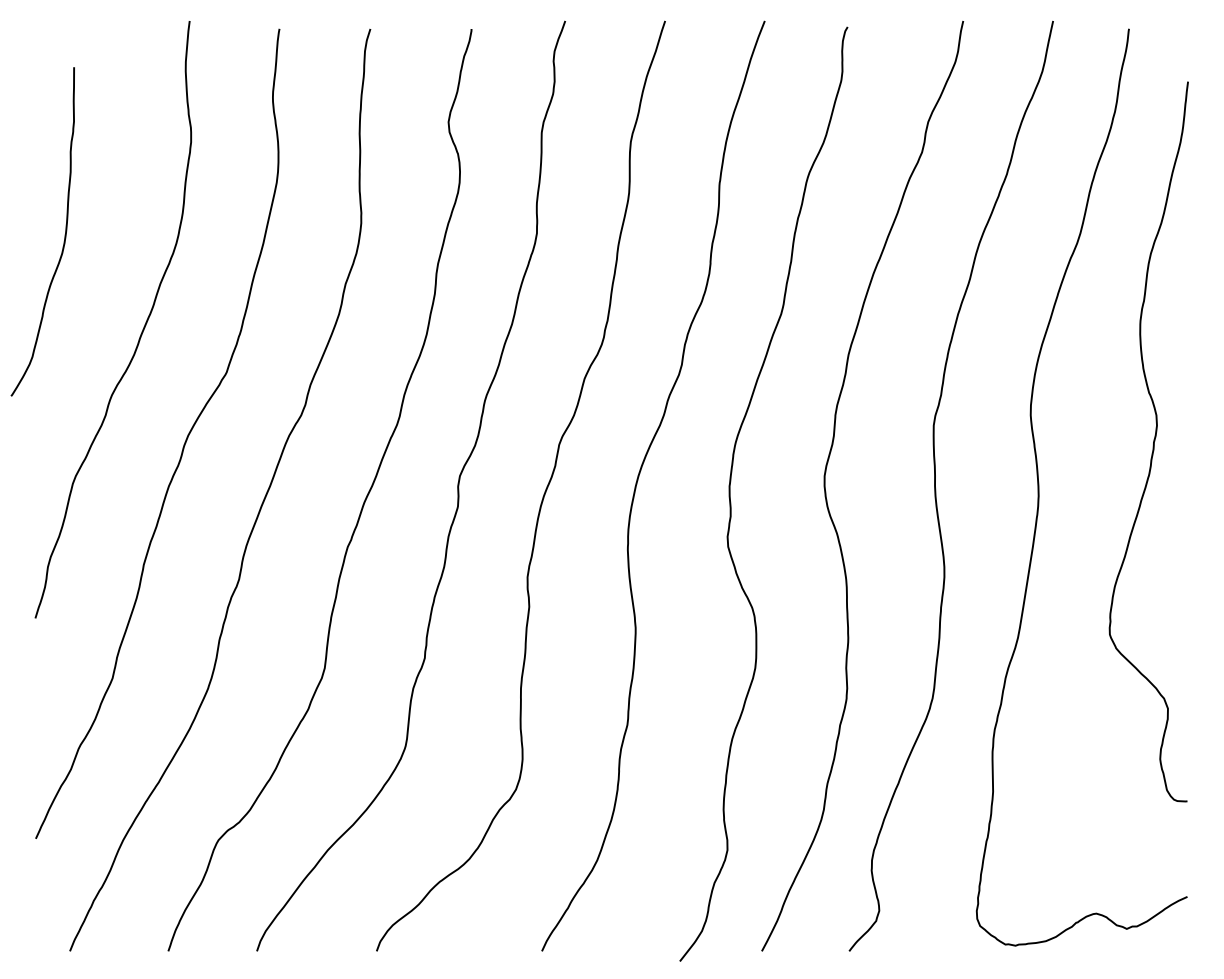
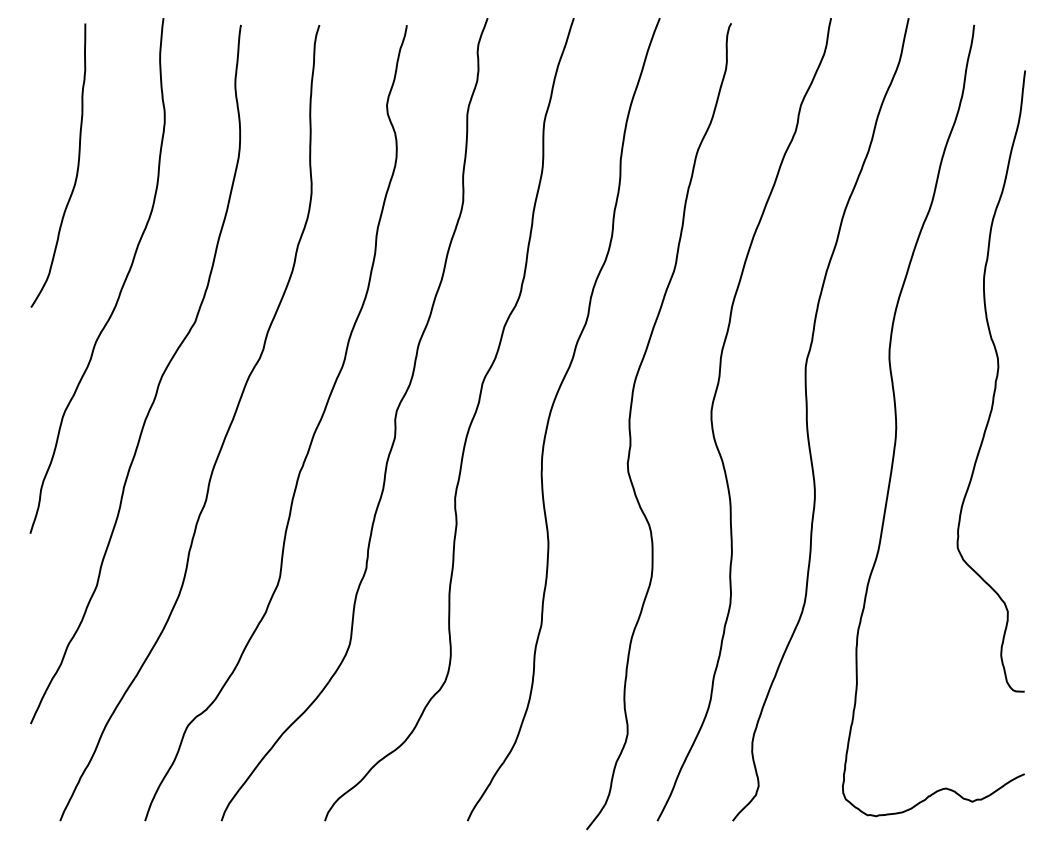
curve: (64, 234) -> (77, 167), moved

